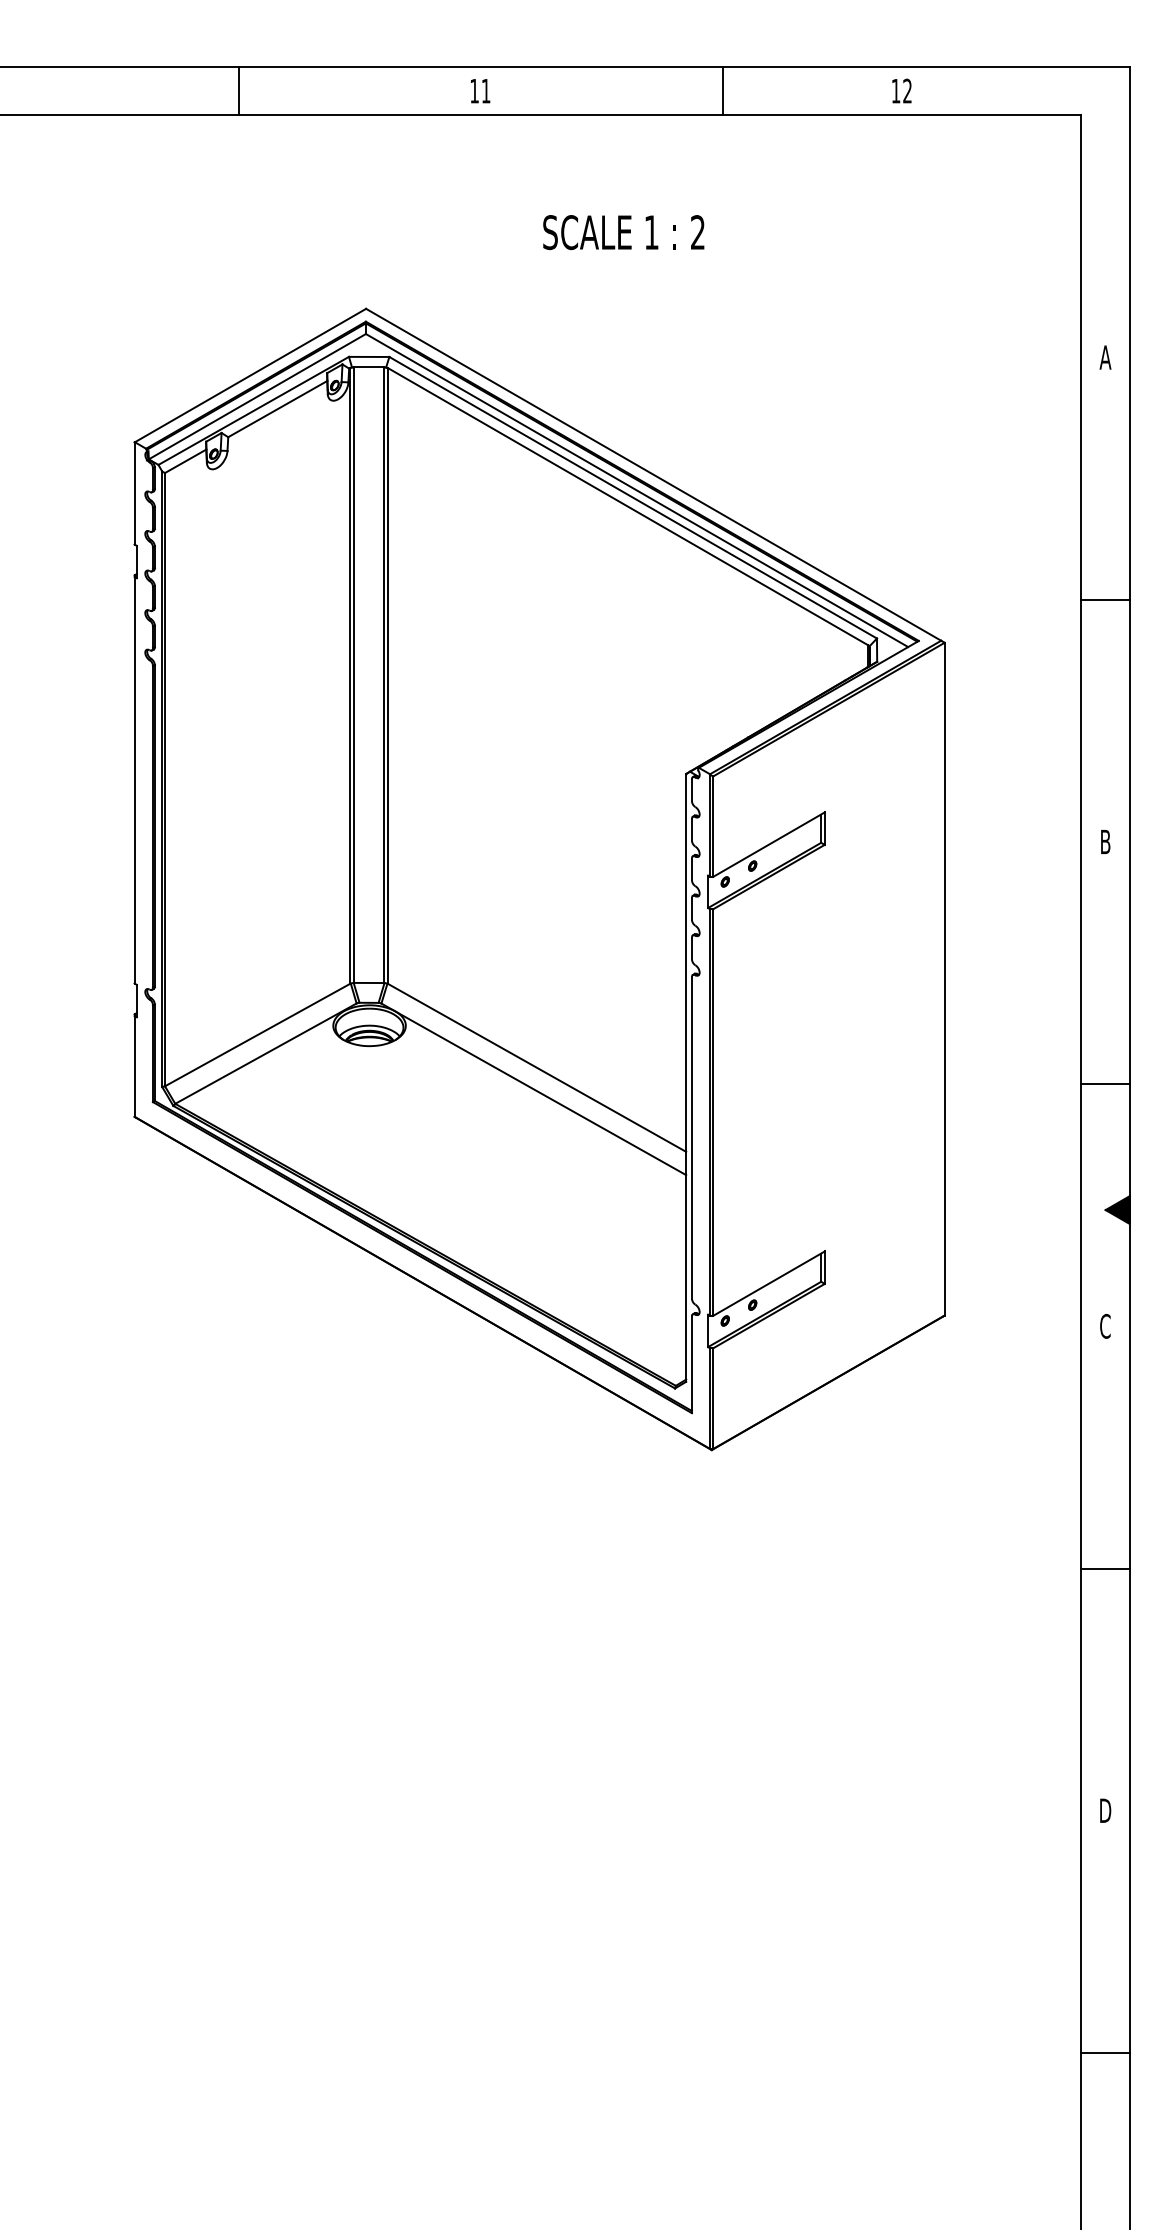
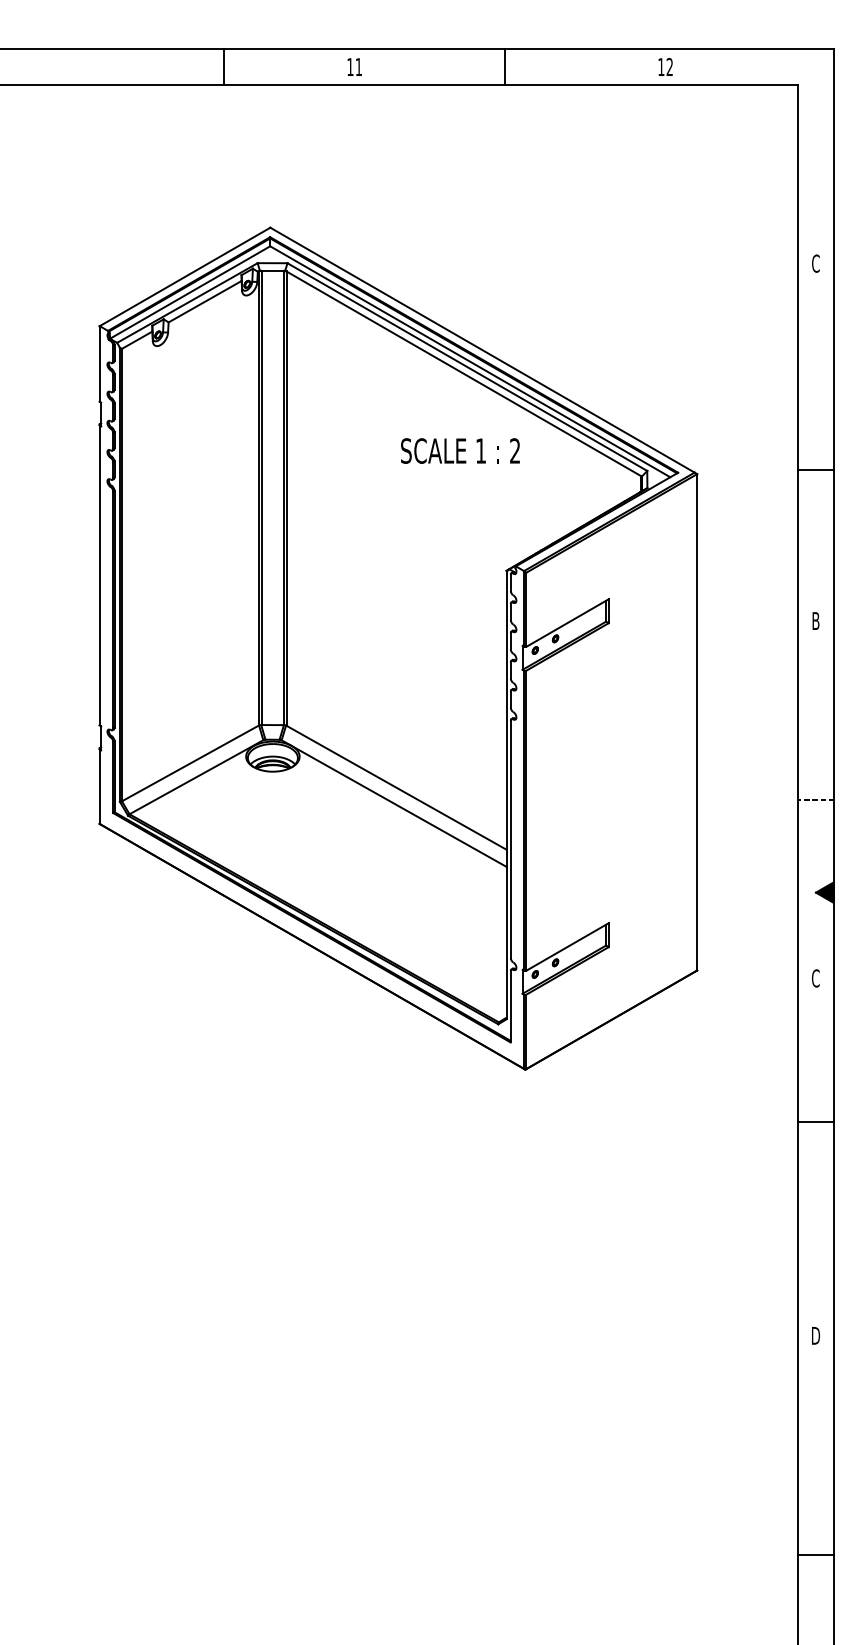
line: (238, 90) -> (224, 66), moved
line: (722, 90) -> (504, 66), moved
text: (623, 232) -> (460, 451), moved
text: (1105, 357) -> (815, 263), A -> C
line: (1105, 599) -> (815, 470), moved
line: (1105, 1084) -> (815, 799), solid -> dashed
line: (1105, 1568) -> (815, 1122), moved
line: (1105, 2052) -> (815, 1554), moved

